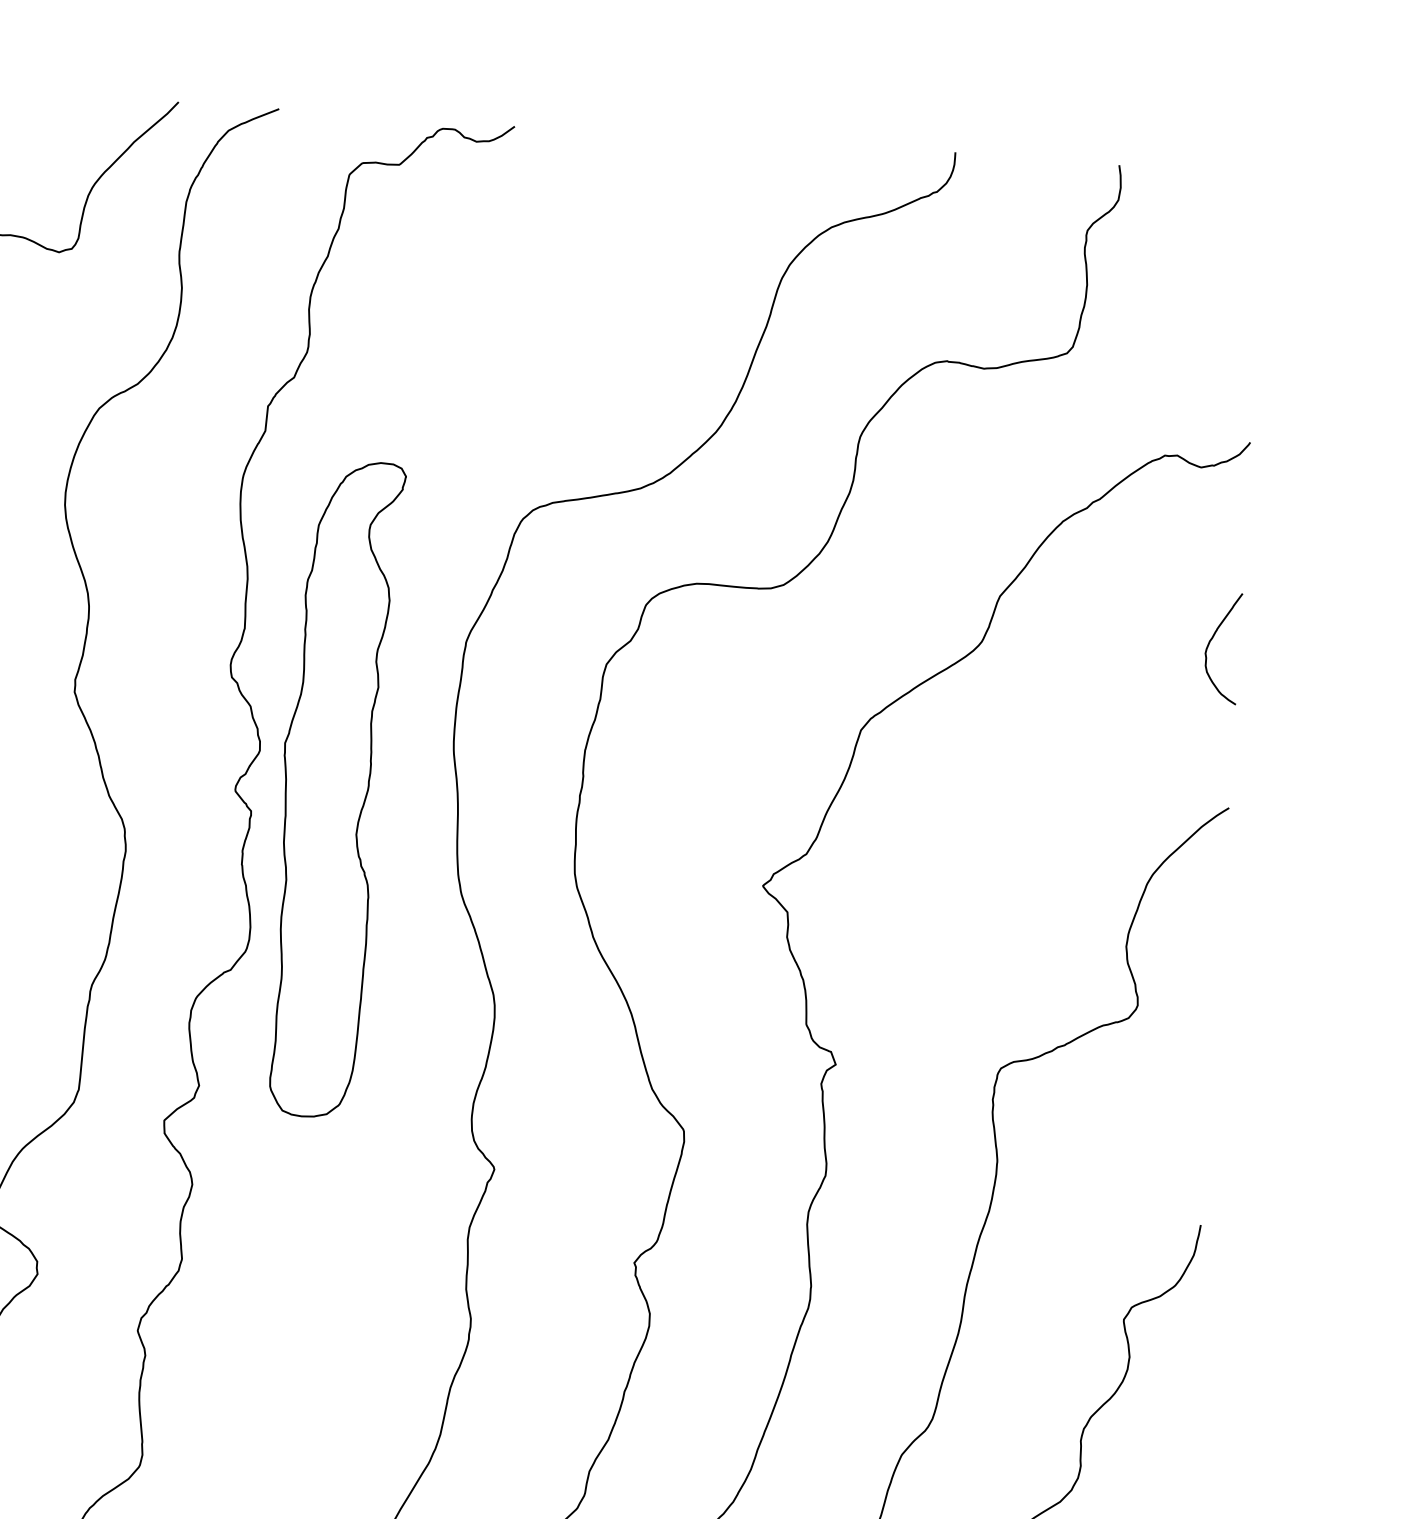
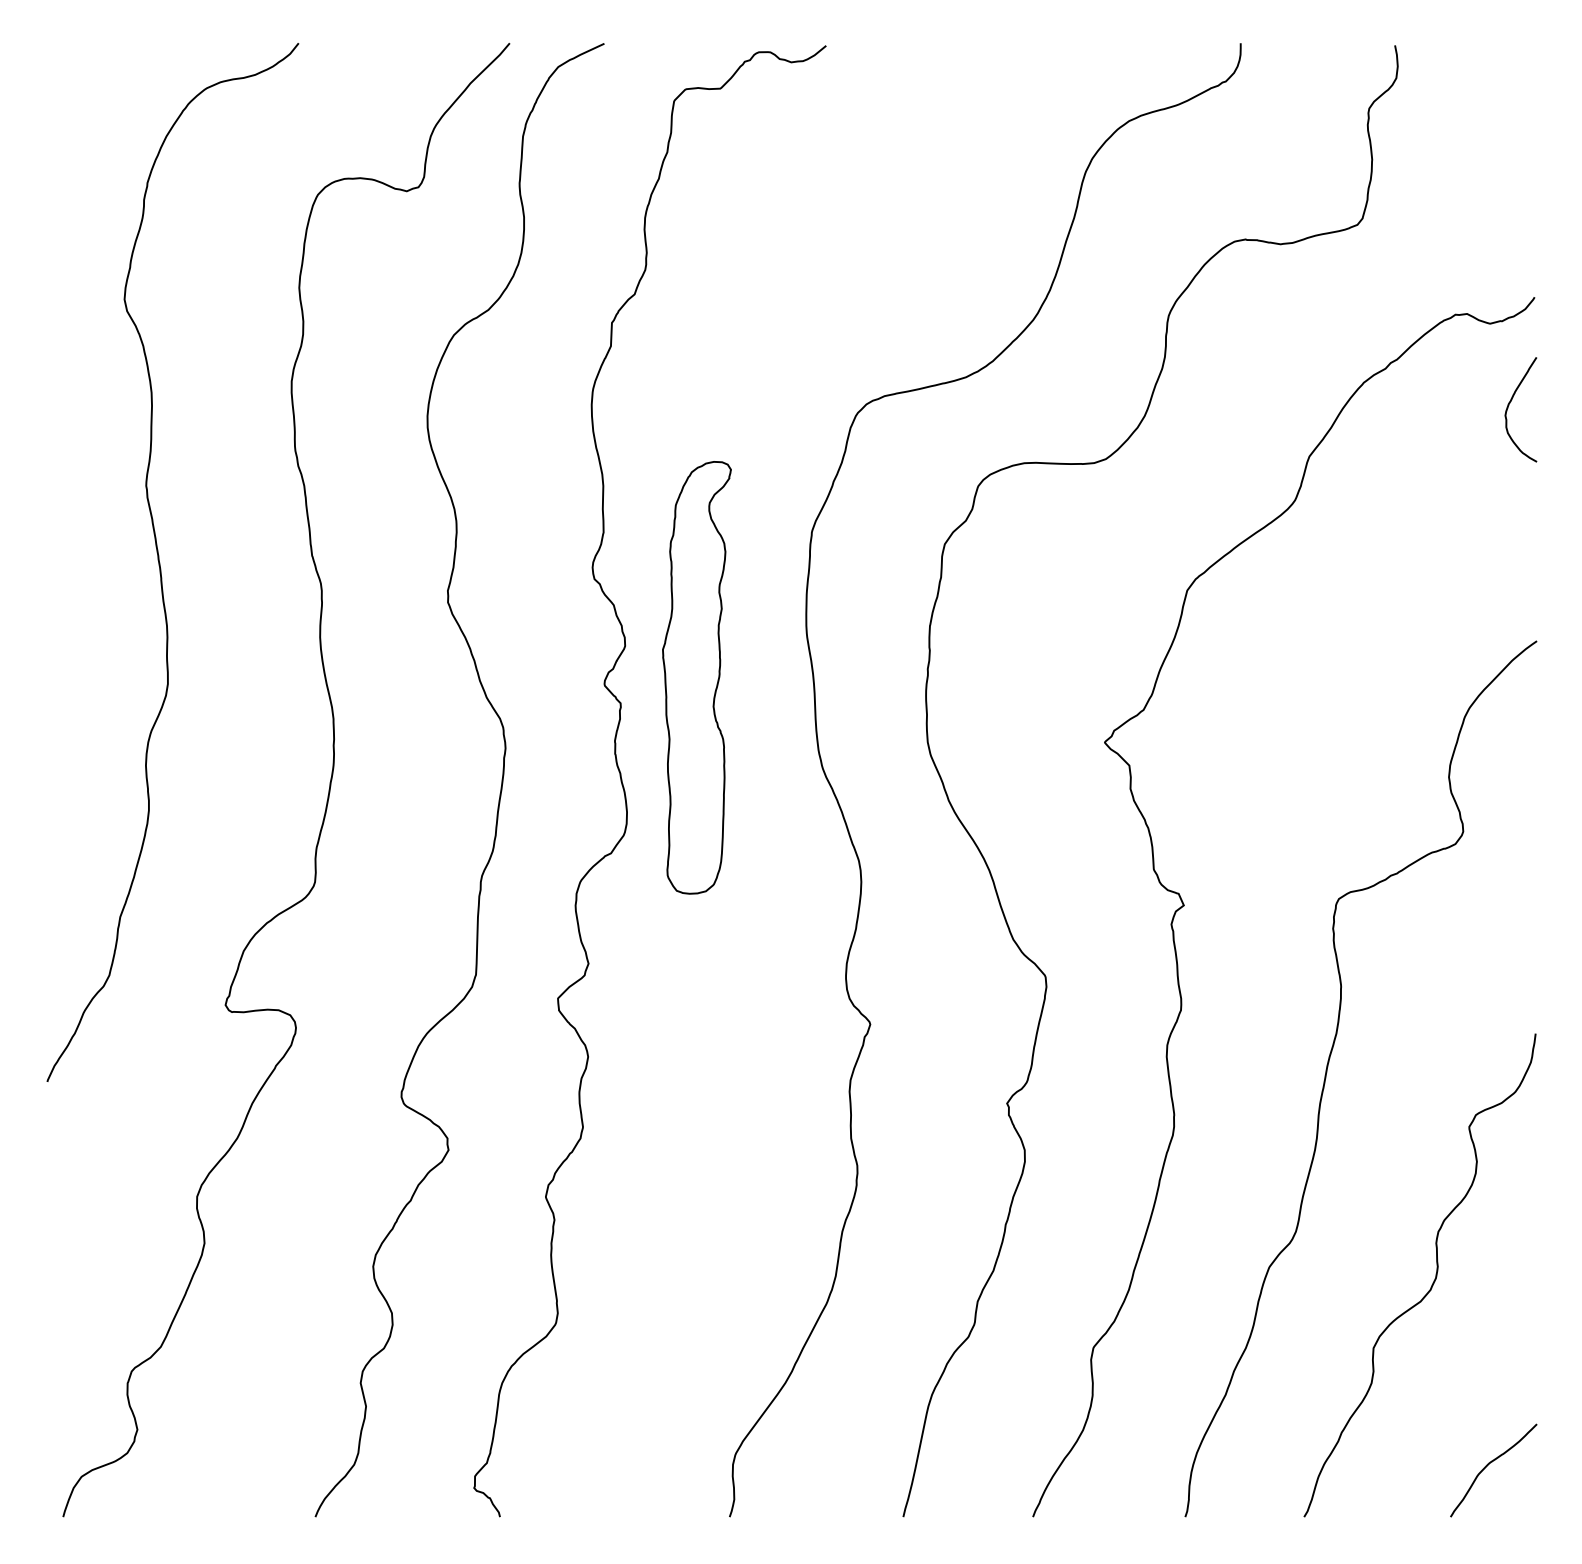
curve: (1211, 640) -> (1510, 403), moved
part: (333, 788) -> (696, 677), size x0.7

